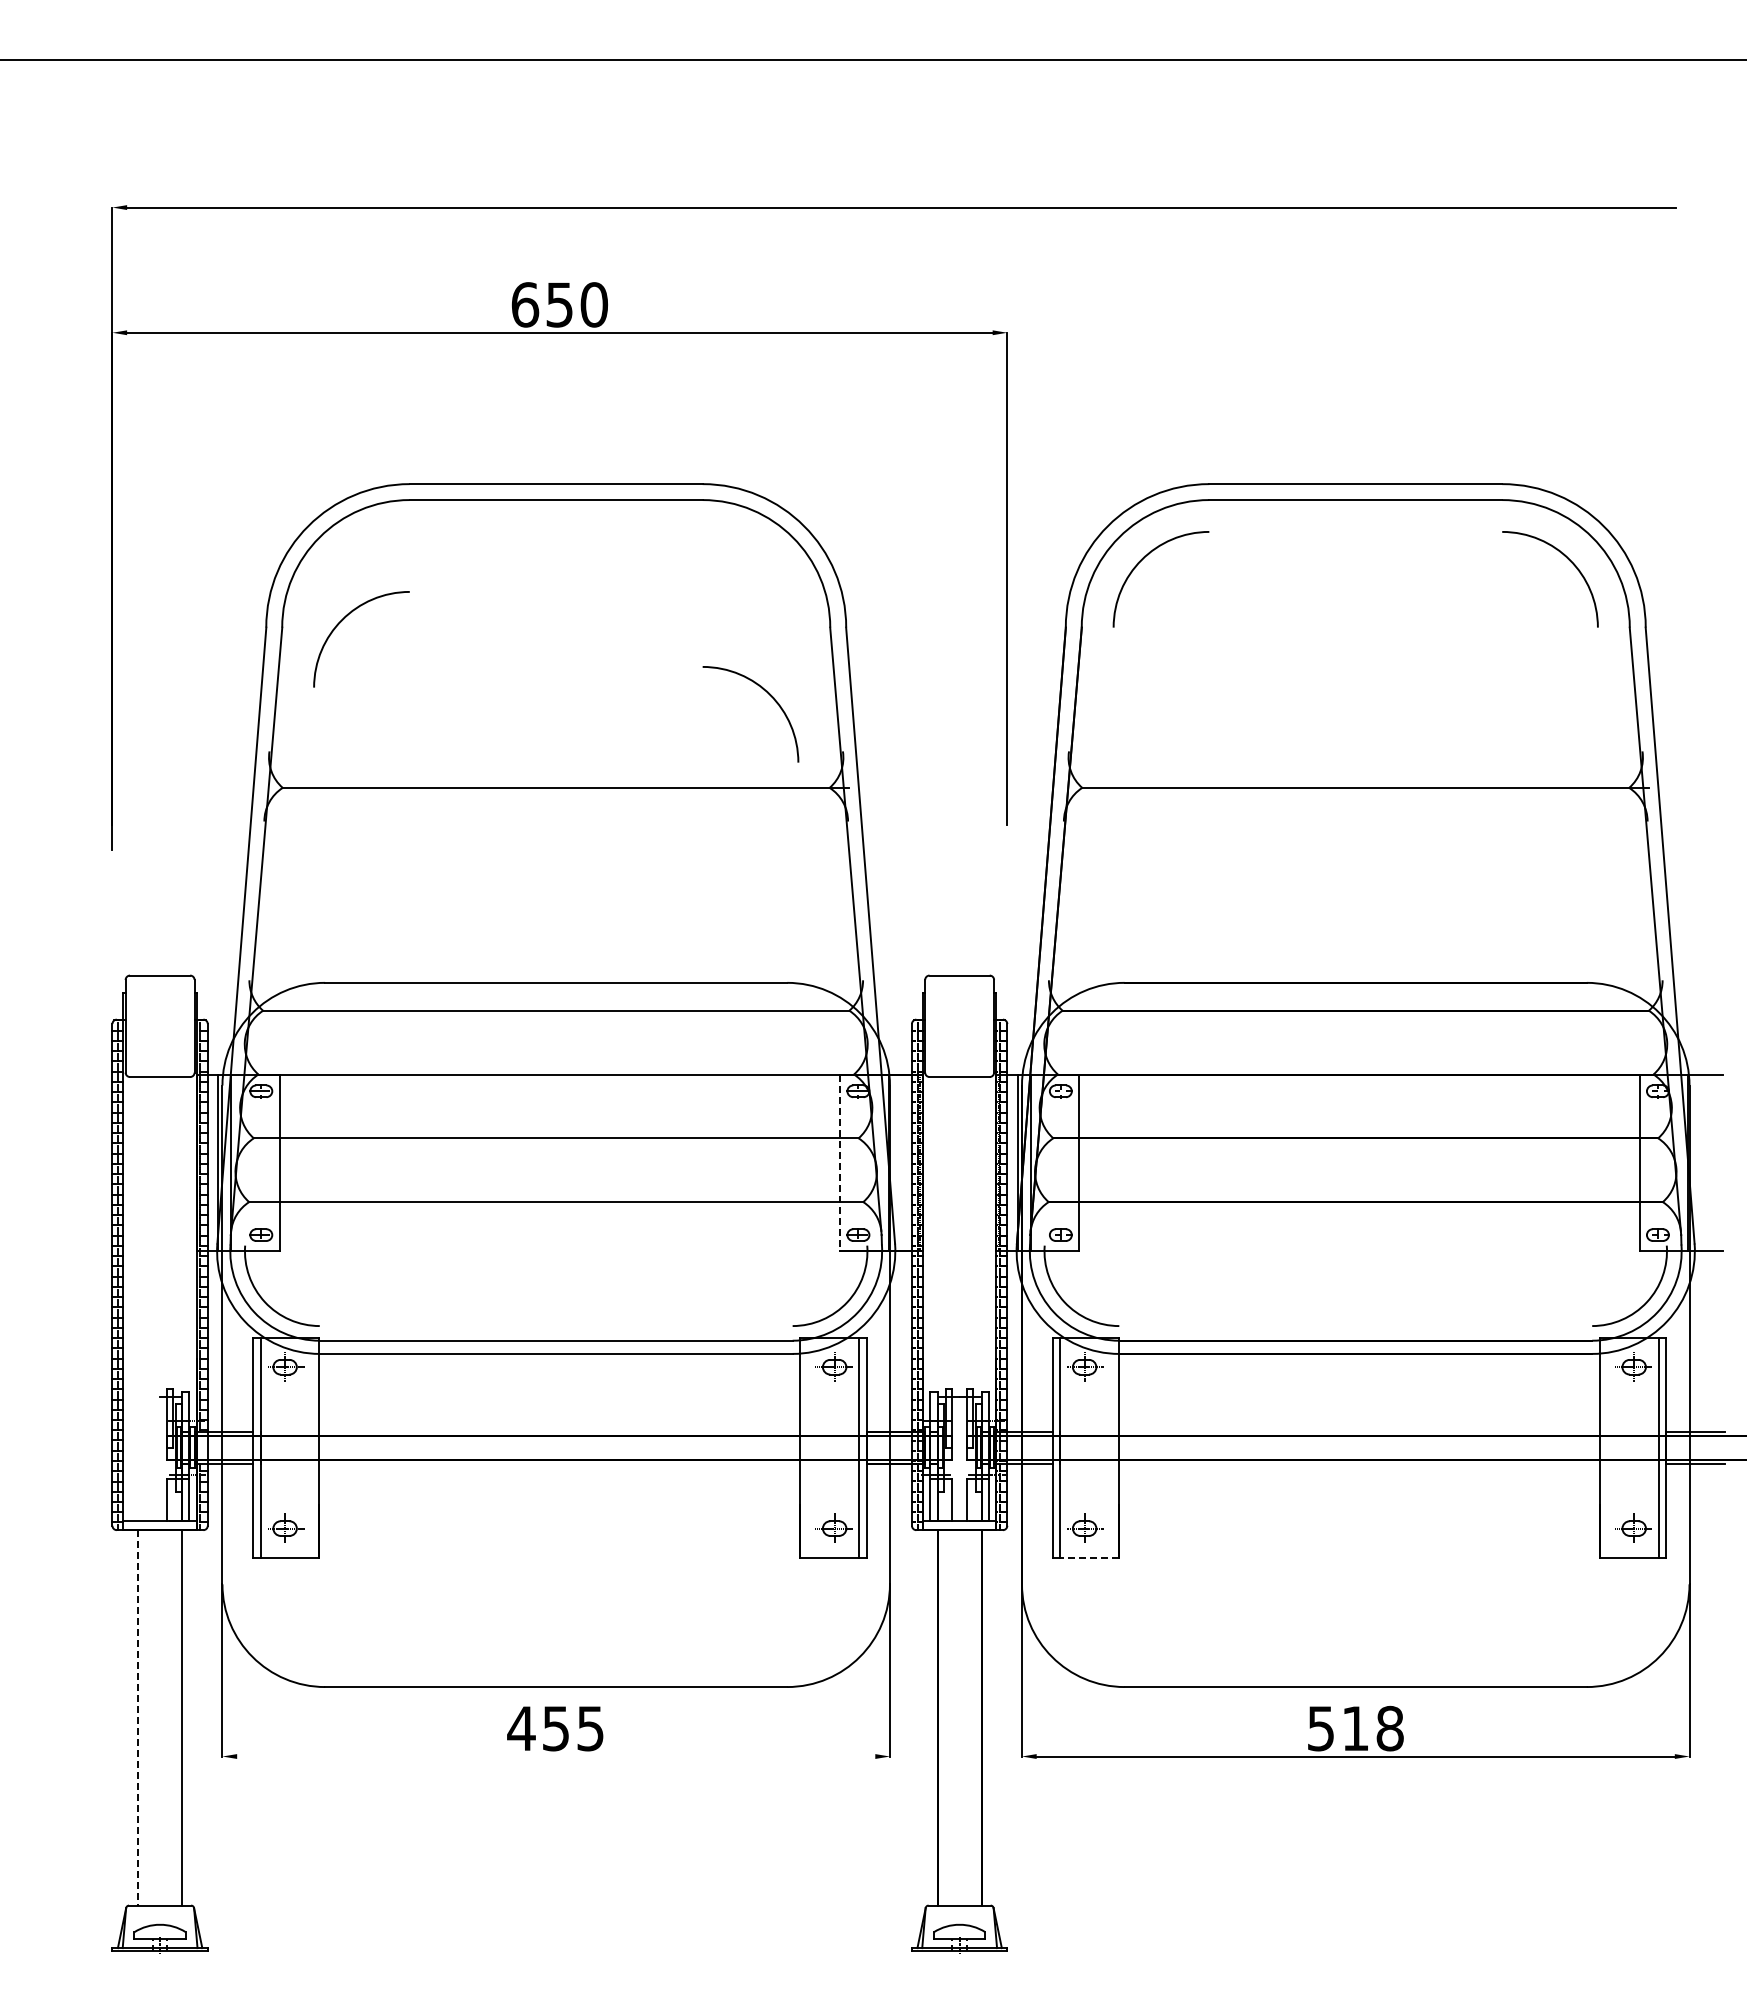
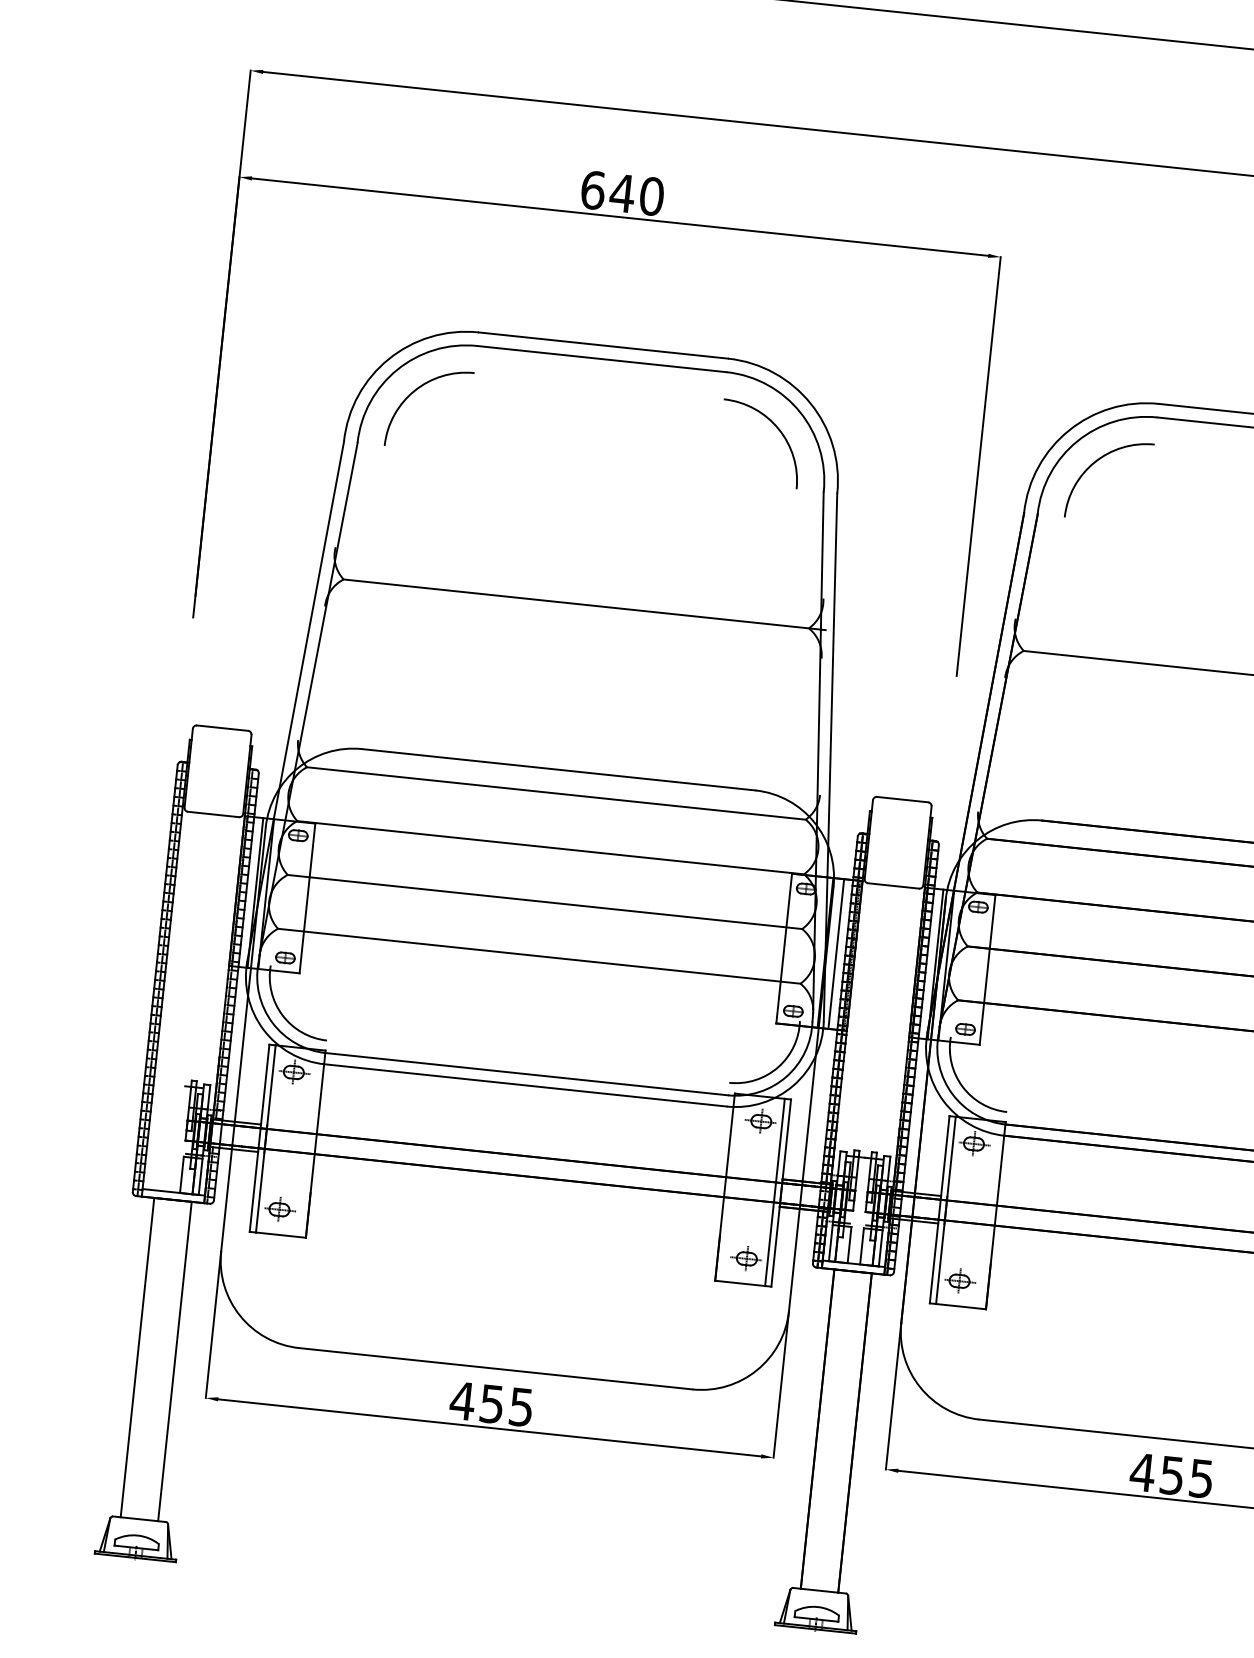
text: (559, 304) -> (622, 193), 650 -> 640
arc: (343, 620) -> (415, 391), moved
arc: (769, 695) -> (778, 429), moved
line: (840, 1163) -> (784, 948), dashed -> solid
line: (901, 1163) -> (836, 954), added
line: (1088, 1557) -> (960, 1306), dashed -> solid
line: (138, 1717) -> (137, 1357), dashed -> solid
text: (1354, 1728) -> (1171, 1475), 518 -> 455
line: (556, 1756) -> (489, 1427), added

